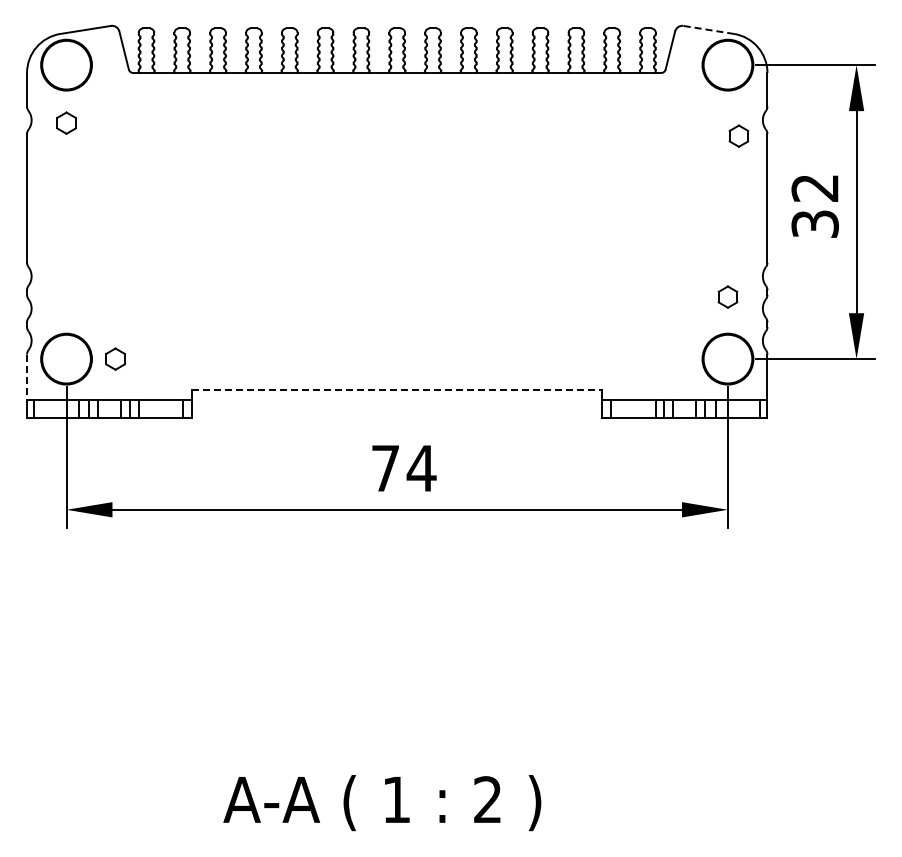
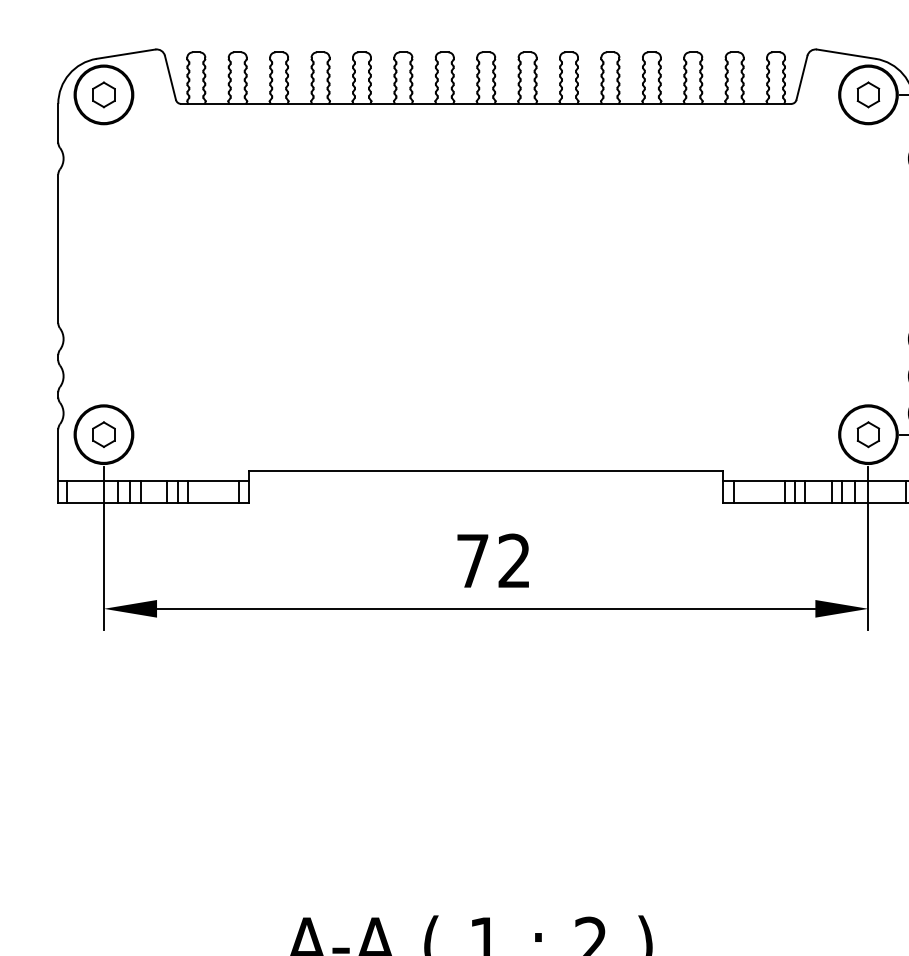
line: (708, 29) -> (845, 53), dashed -> solid
part: (66, 122) -> (103, 94), moved
part: (738, 135) -> (867, 94), moved
part: (727, 296) -> (867, 433), moved
part: (115, 358) -> (103, 433), moved
line: (27, 377) -> (58, 455), dashed -> solid
line: (397, 390) -> (486, 470), dashed -> solid
text: (421, 467) -> (514, 559), 74 -> 72

